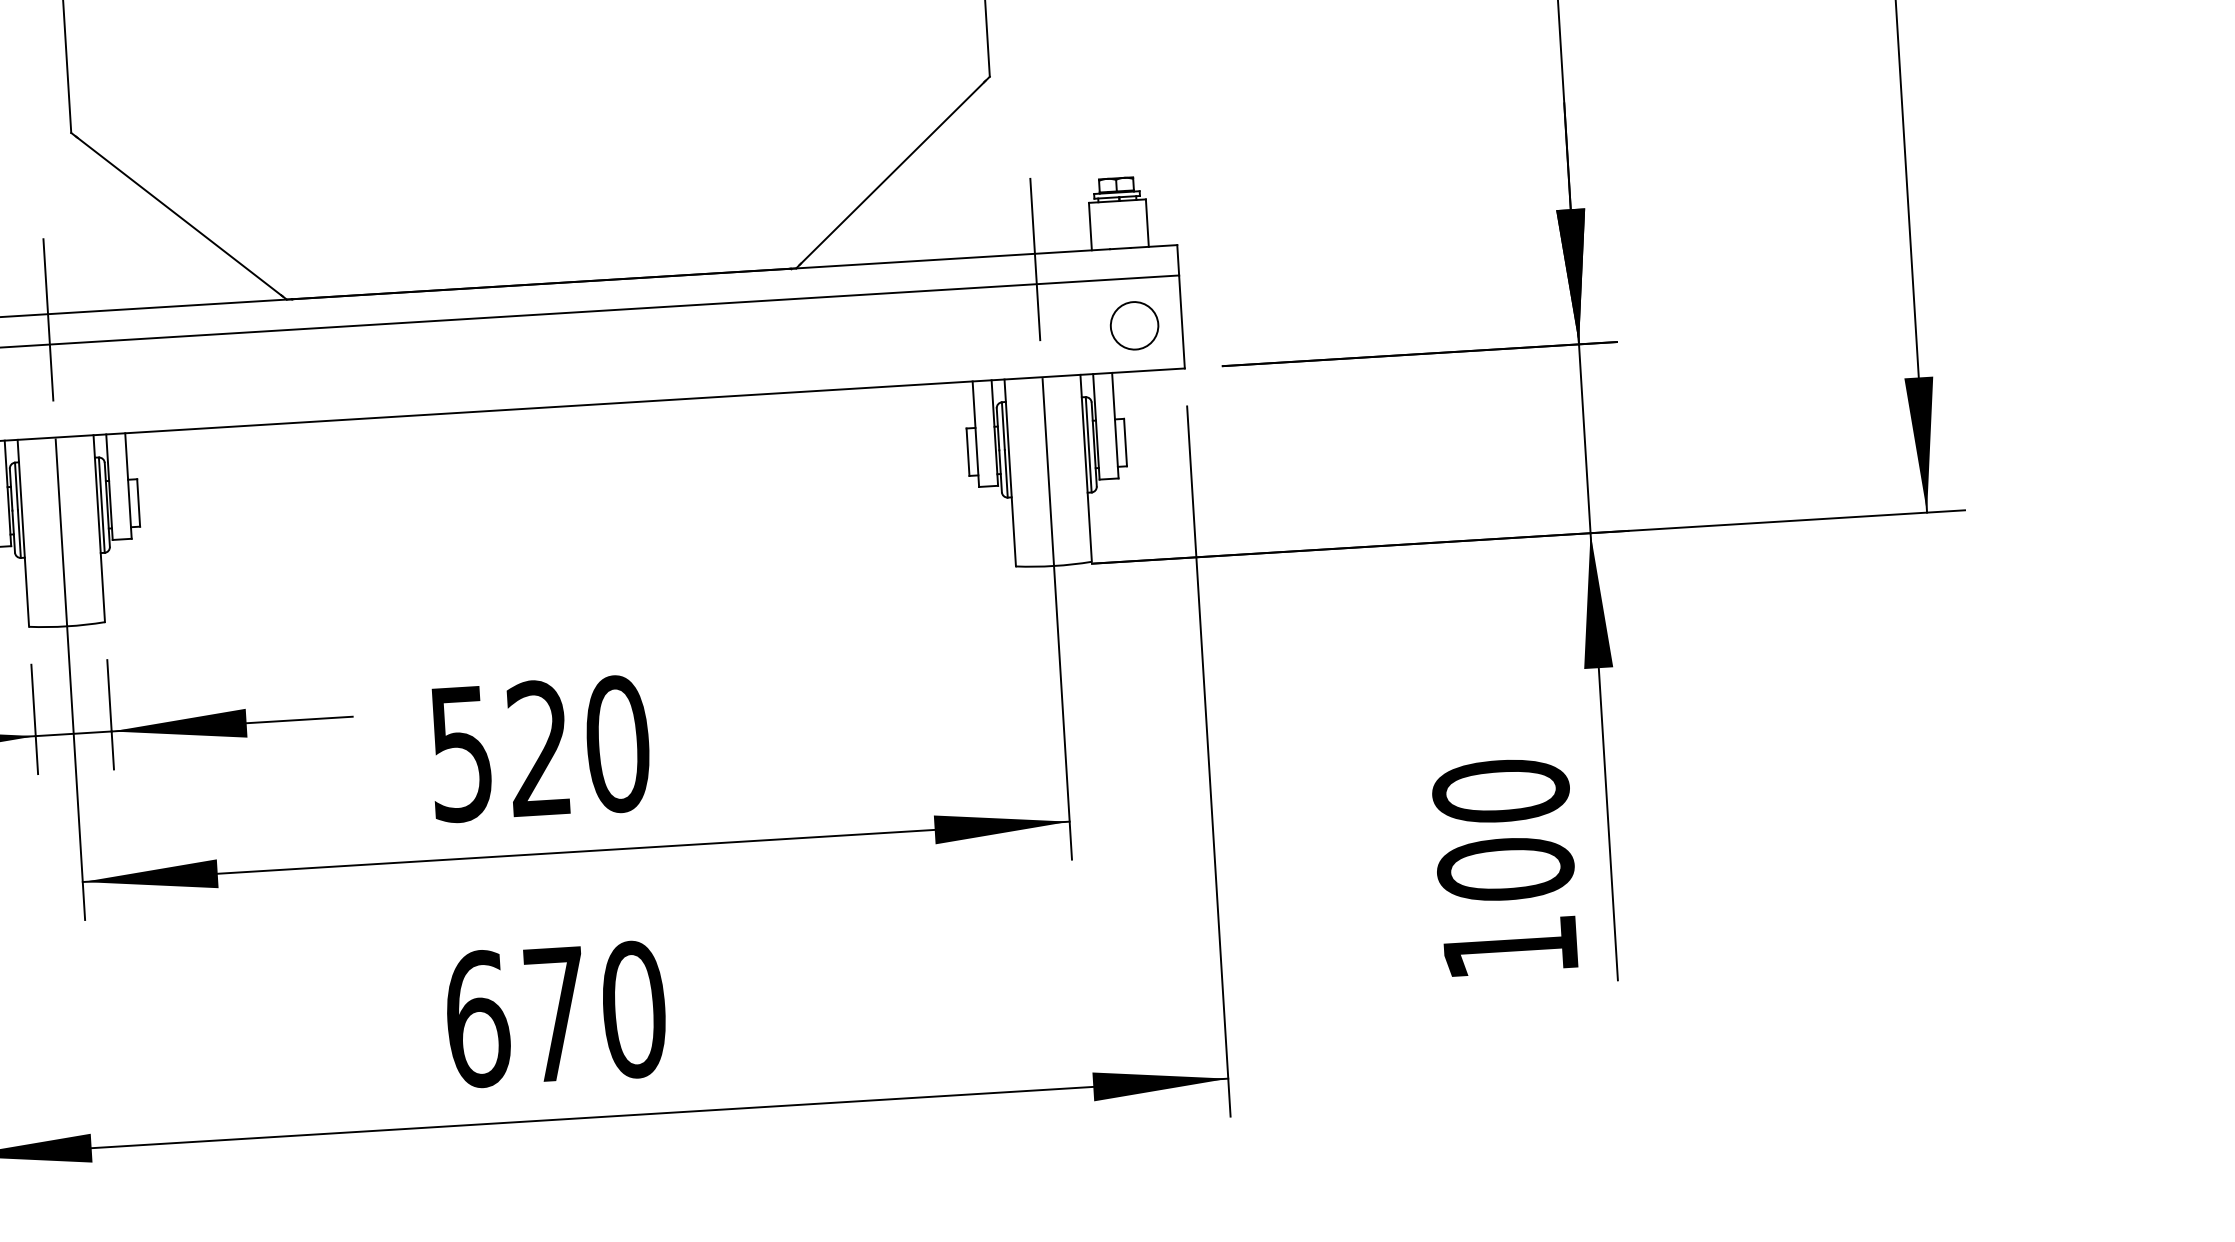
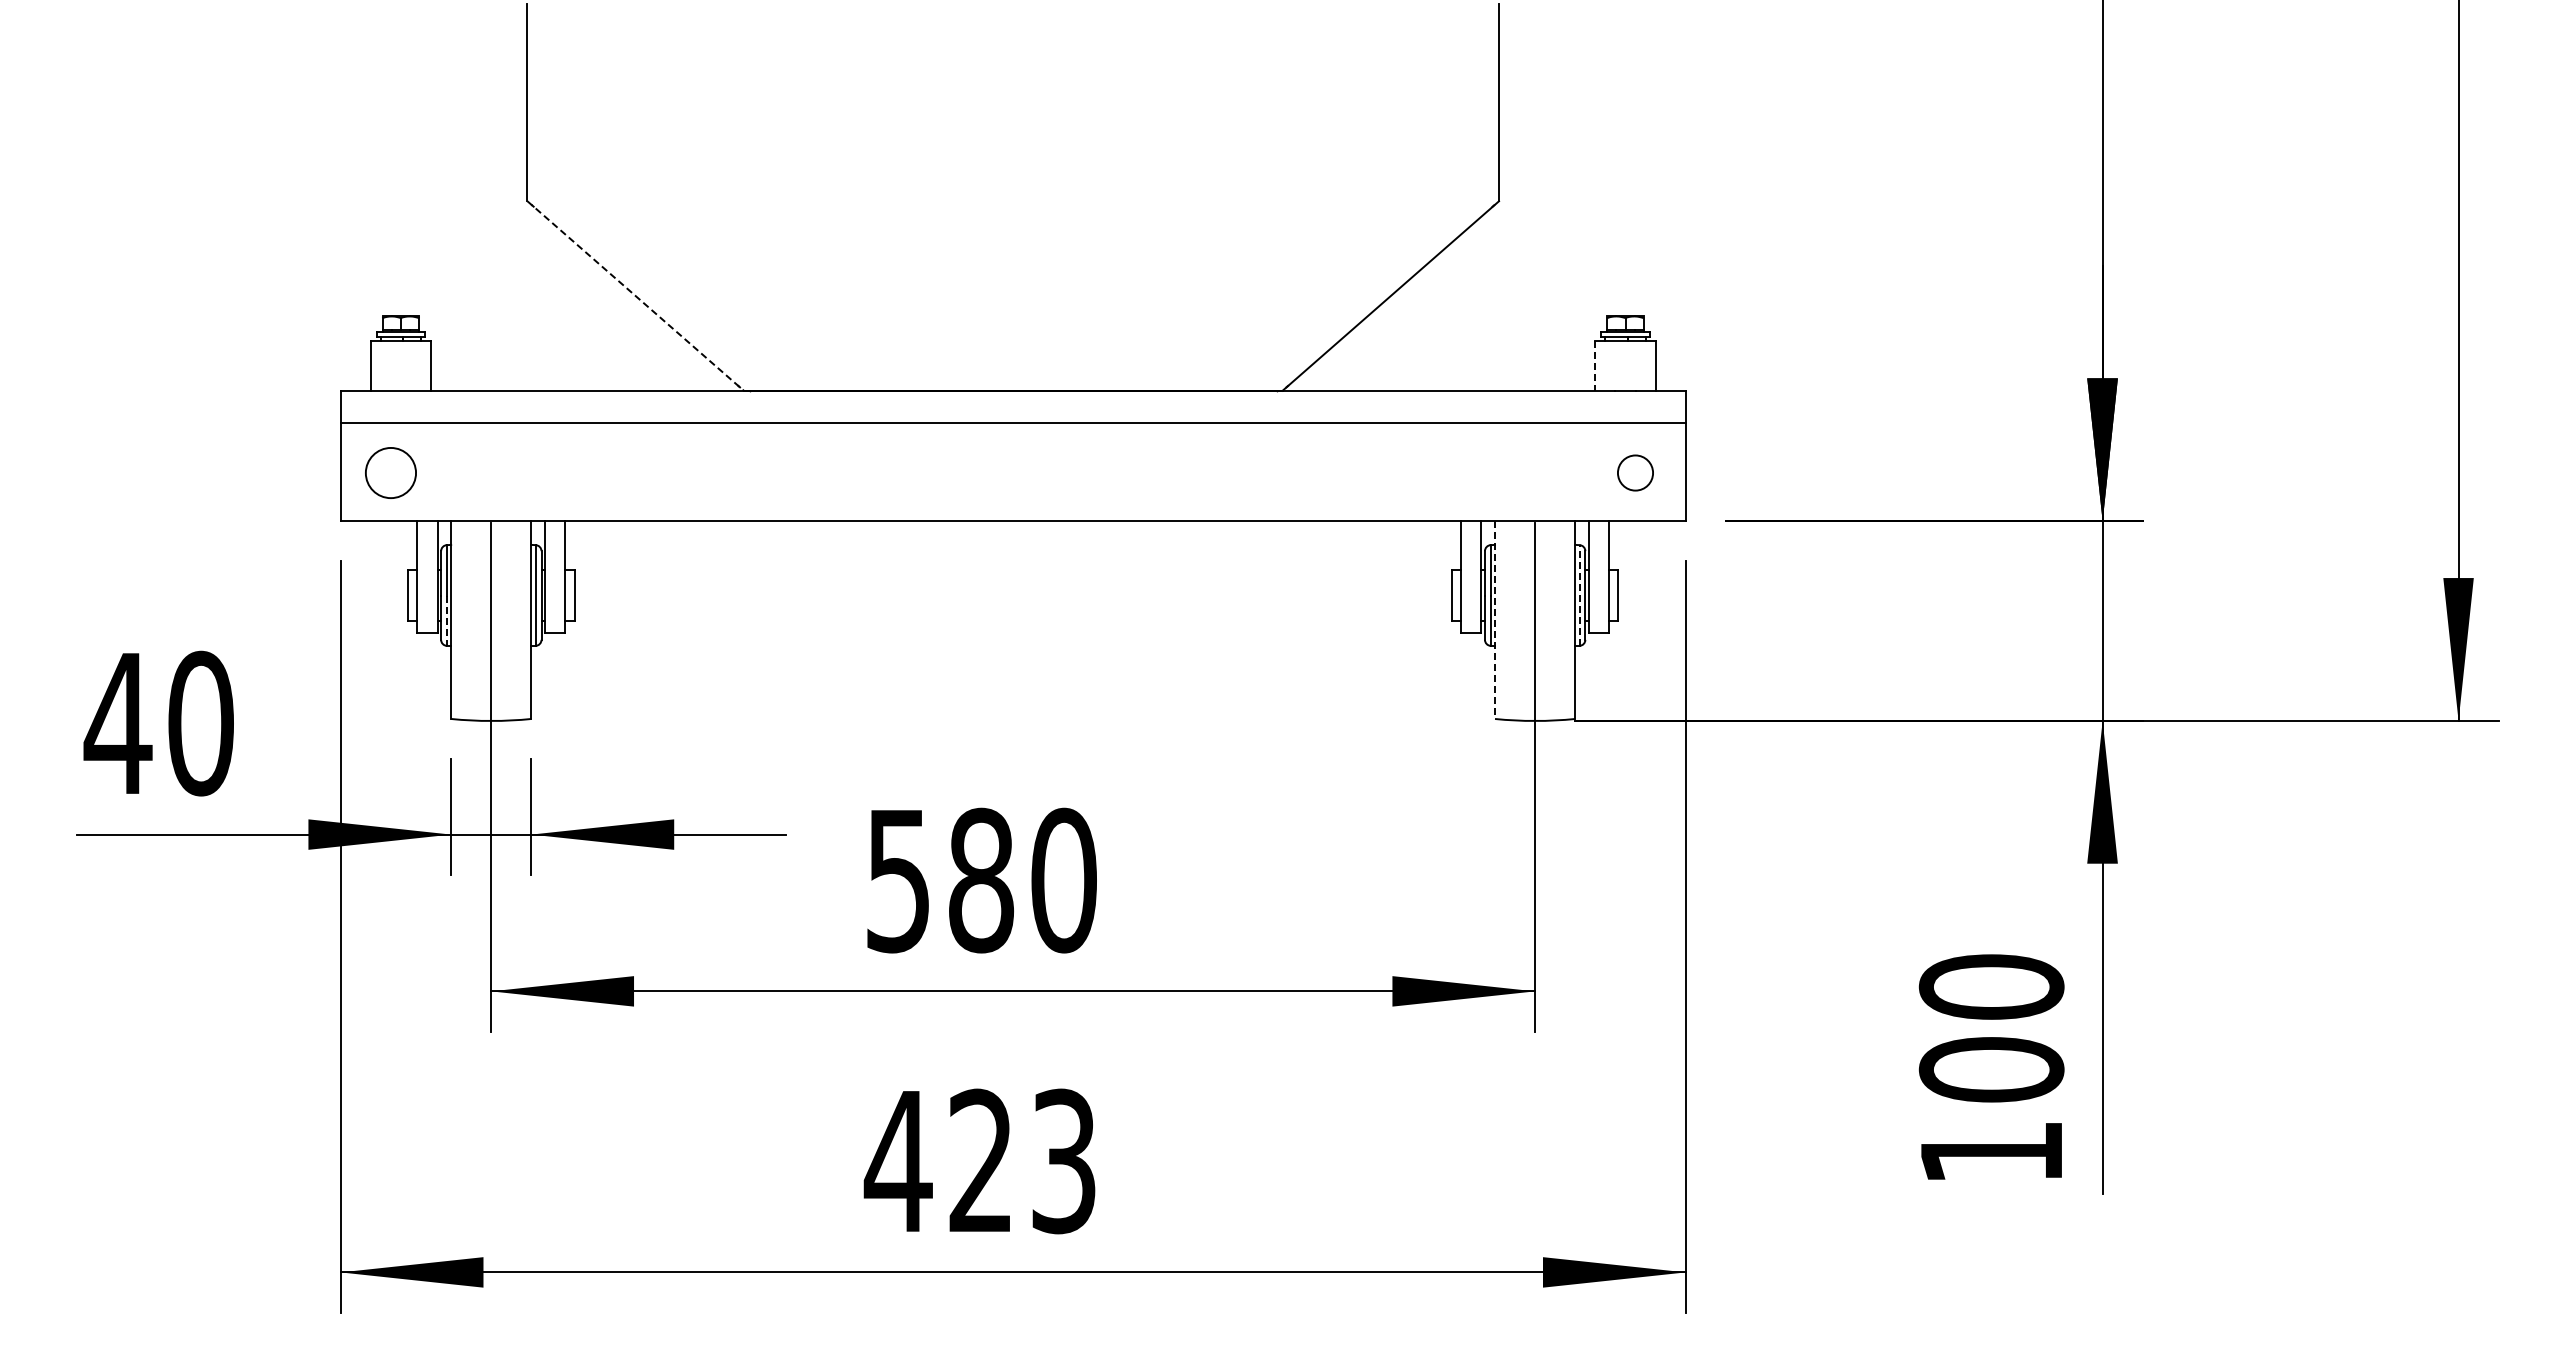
line: (178, 216) -> (635, 296), solid -> dashed
line: (1090, 227) -> (1595, 366), solid -> dashed
line: (1035, 259) -> (1535, 396), removed
line: (48, 319) -> (491, 396), removed
circle: (1134, 325) -> (1635, 472), size x0.7
line: (1088, 444) -> (1579, 595), solid -> dashed
line: (1010, 473) -> (1495, 620), solid -> dashed
line: (19, 534) -> (446, 621), solid -> dashed
text: (539, 748) -> (981, 880), 520 -> 580
text: (554, 1014) -> (979, 1161), 670 -> 423

